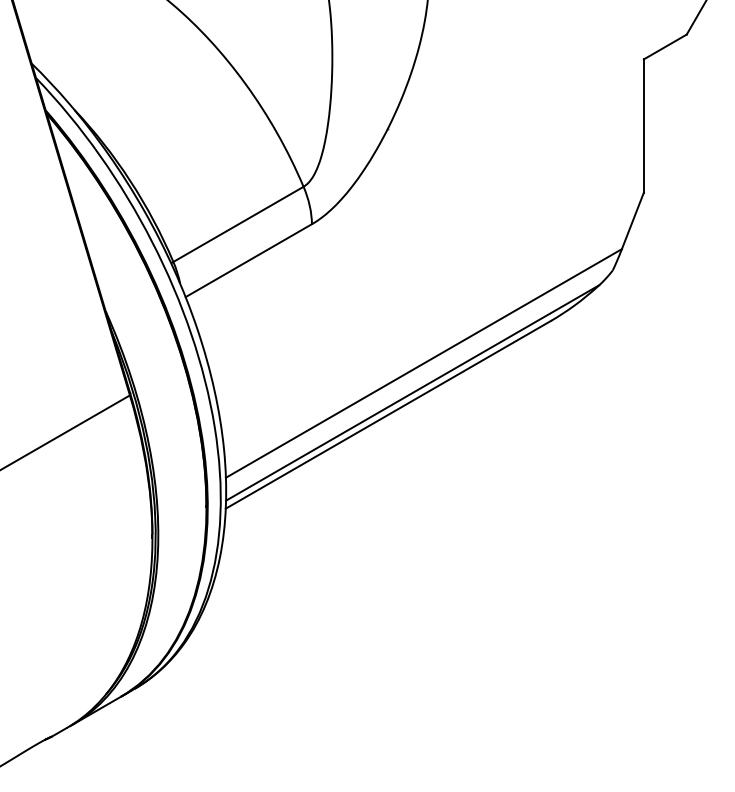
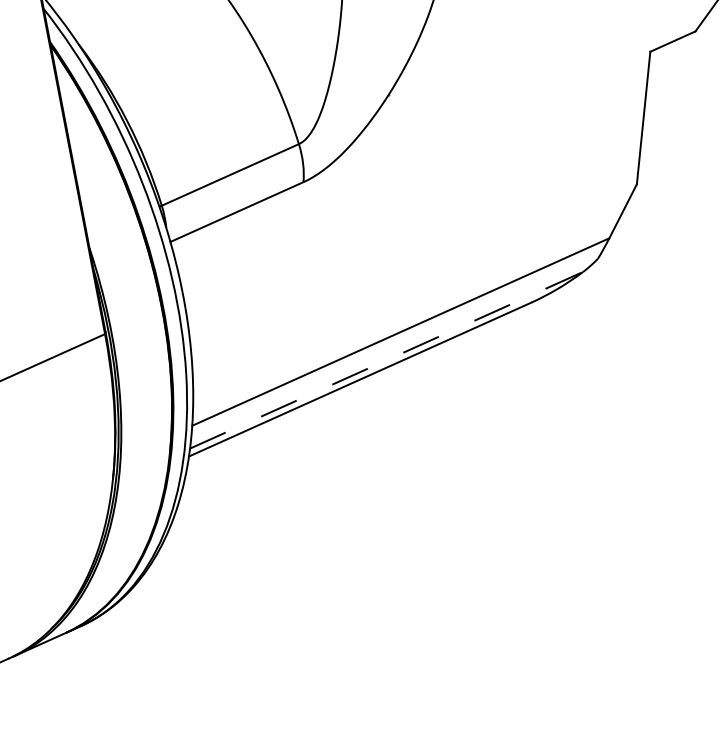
line: (413, 392) -> (387, 359), solid -> dashed

